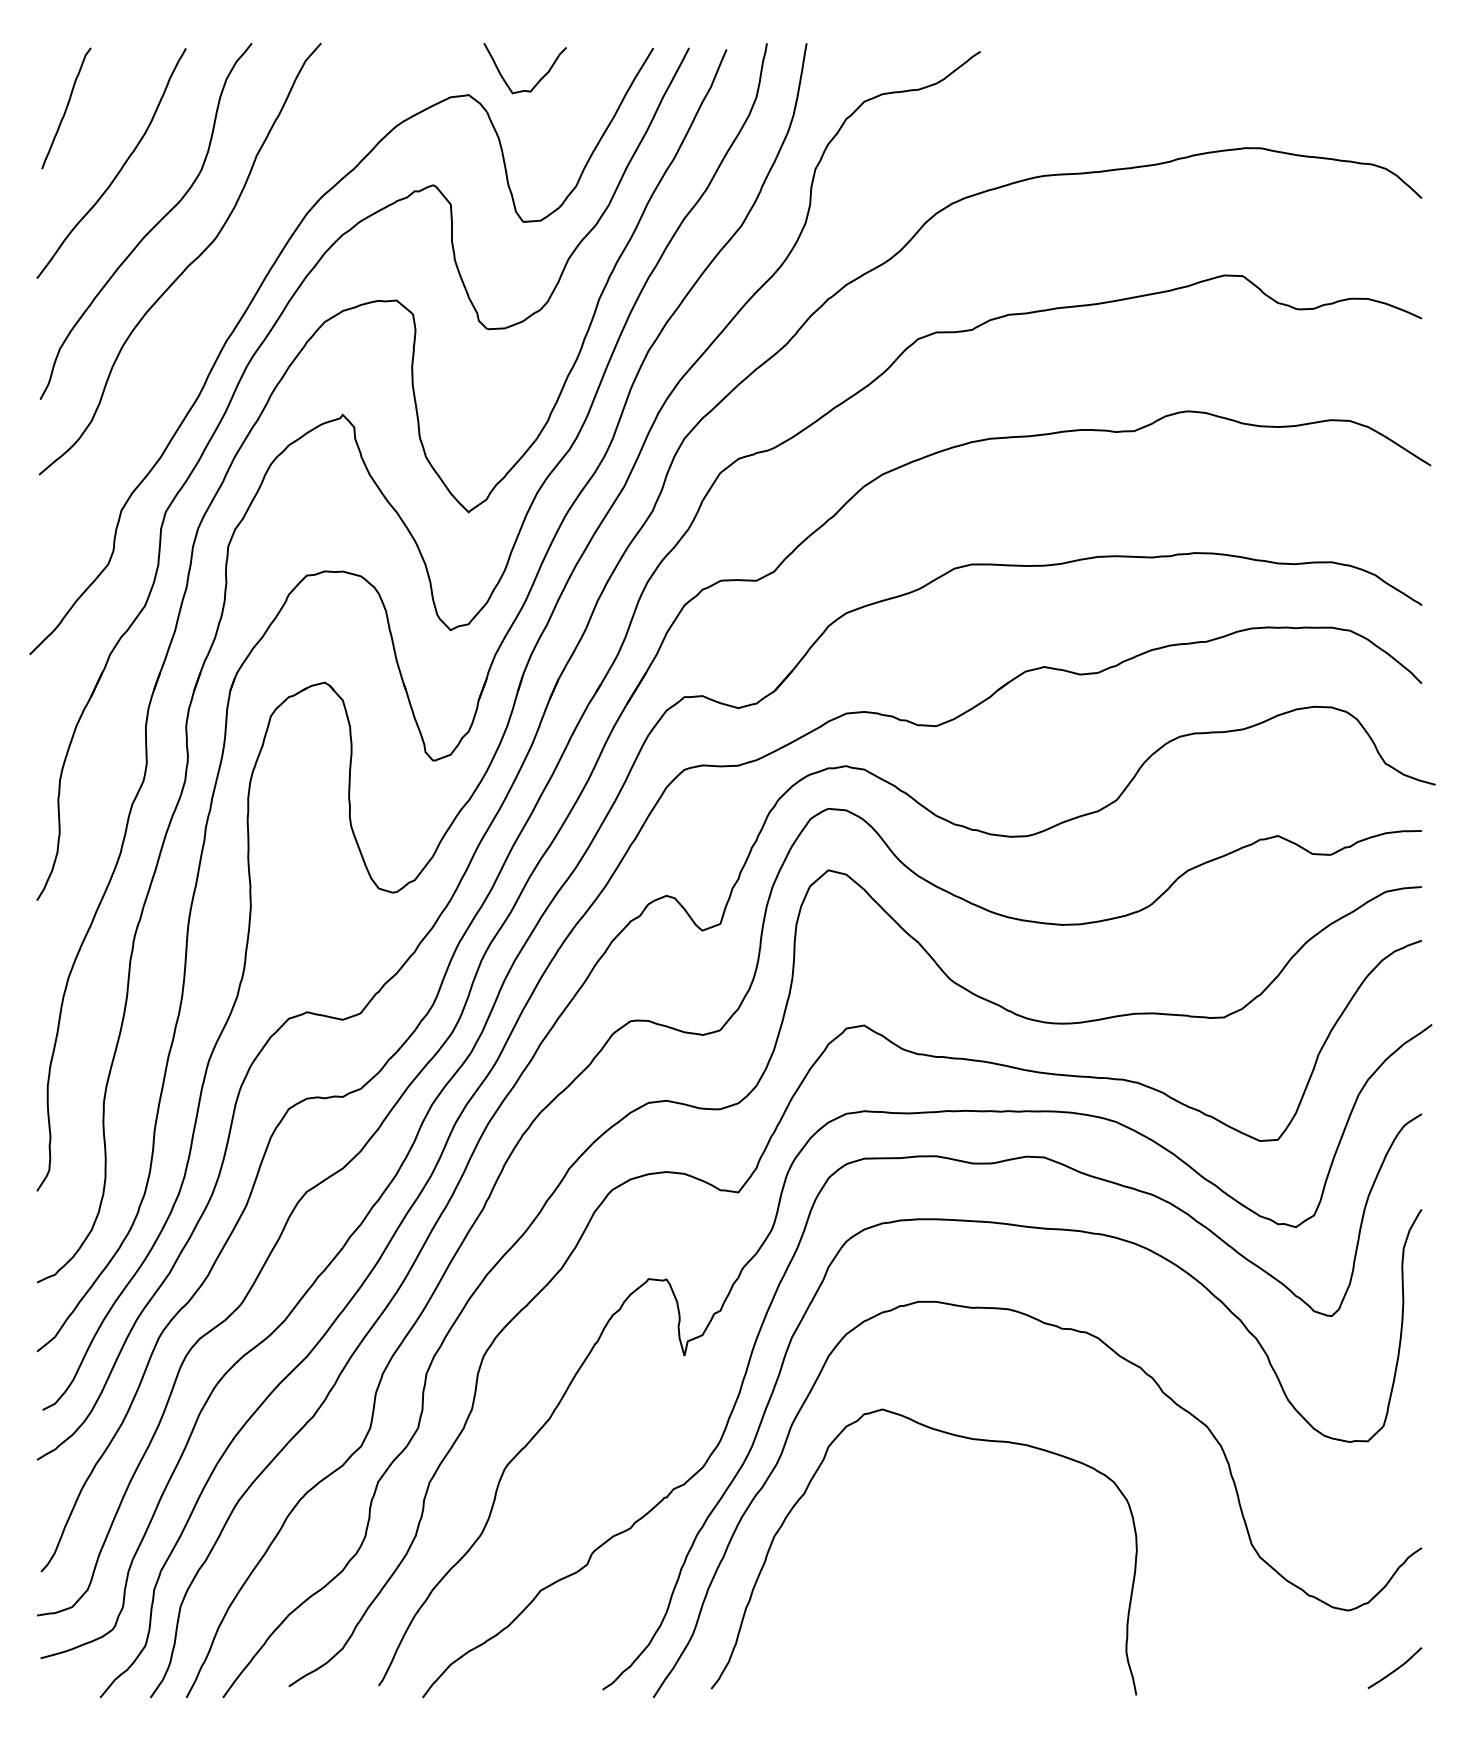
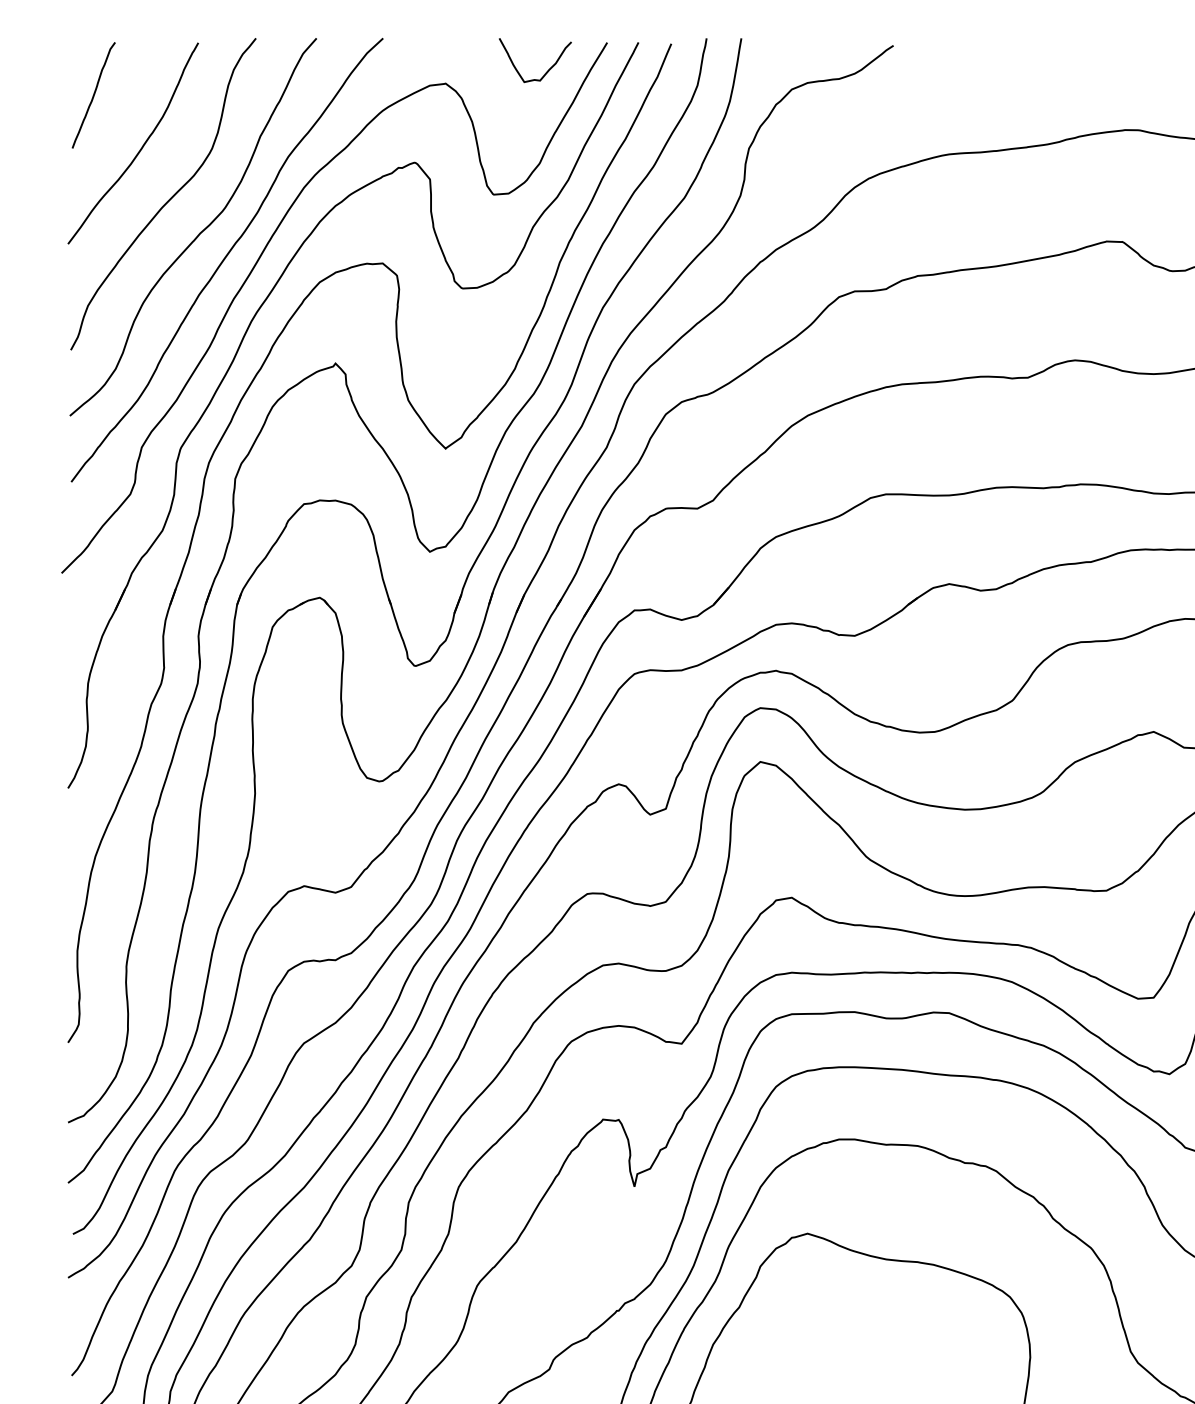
curve: (537, 81) -> (546, 71), moved
curve: (216, 296) -> (225, 259), added

